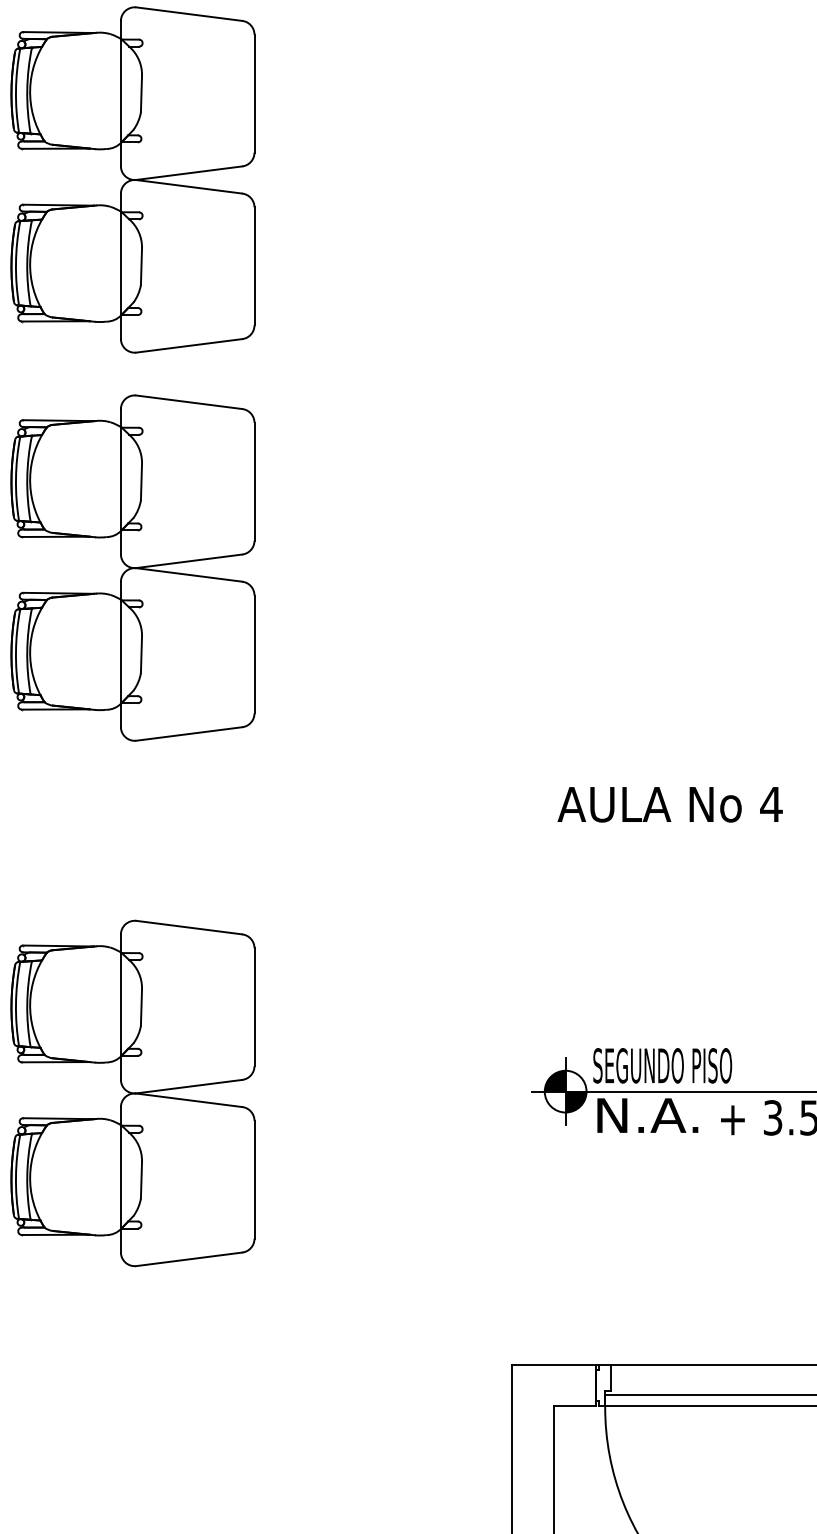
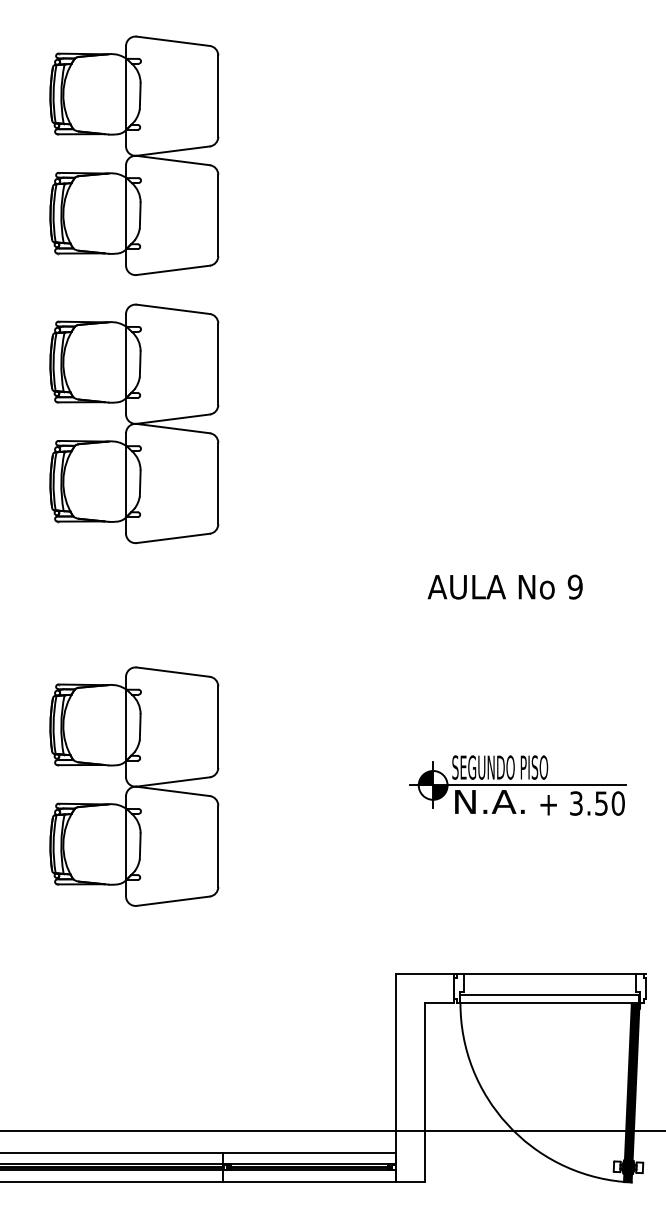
text: (771, 803) -> (575, 586), 4 -> 9

